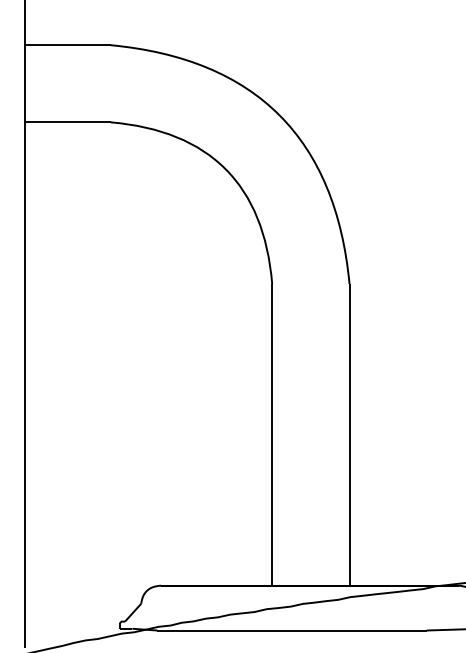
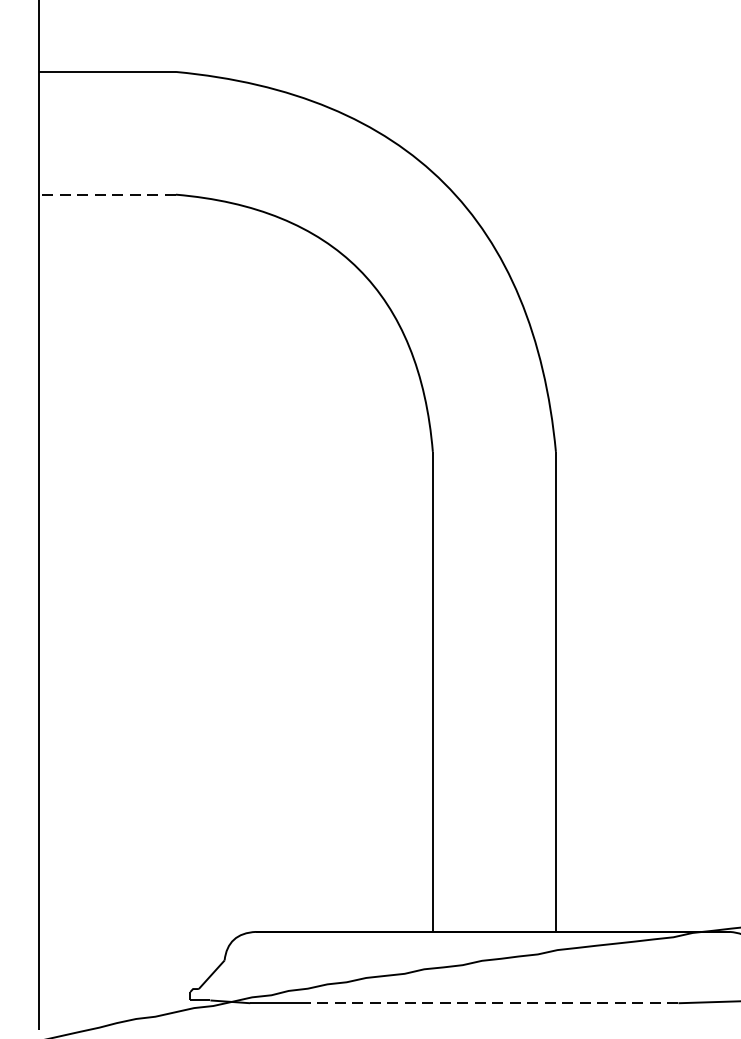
line: (67, 122) -> (107, 194), solid -> dashed
line: (310, 630) -> (493, 1003), solid -> dashed

